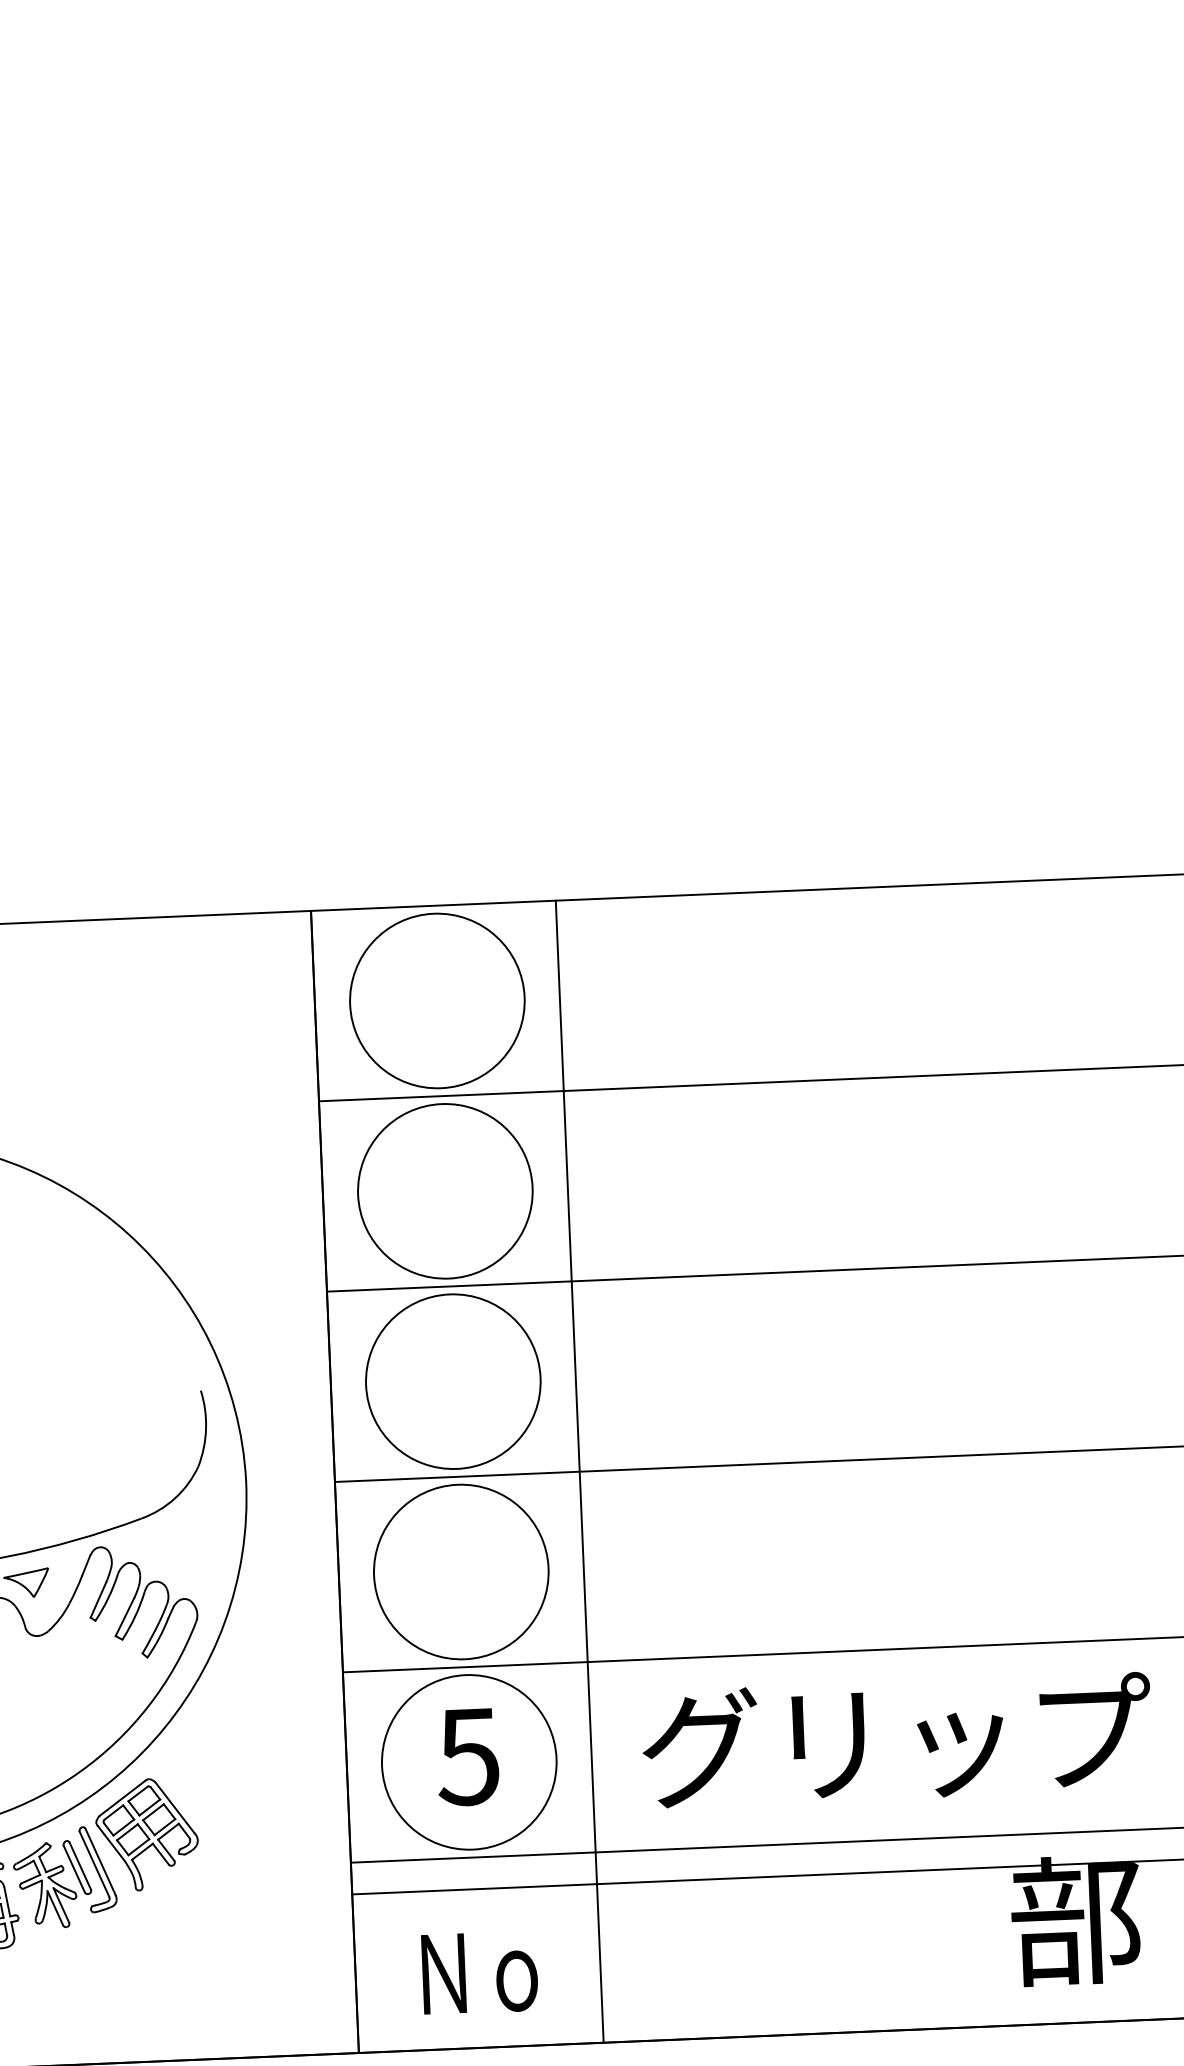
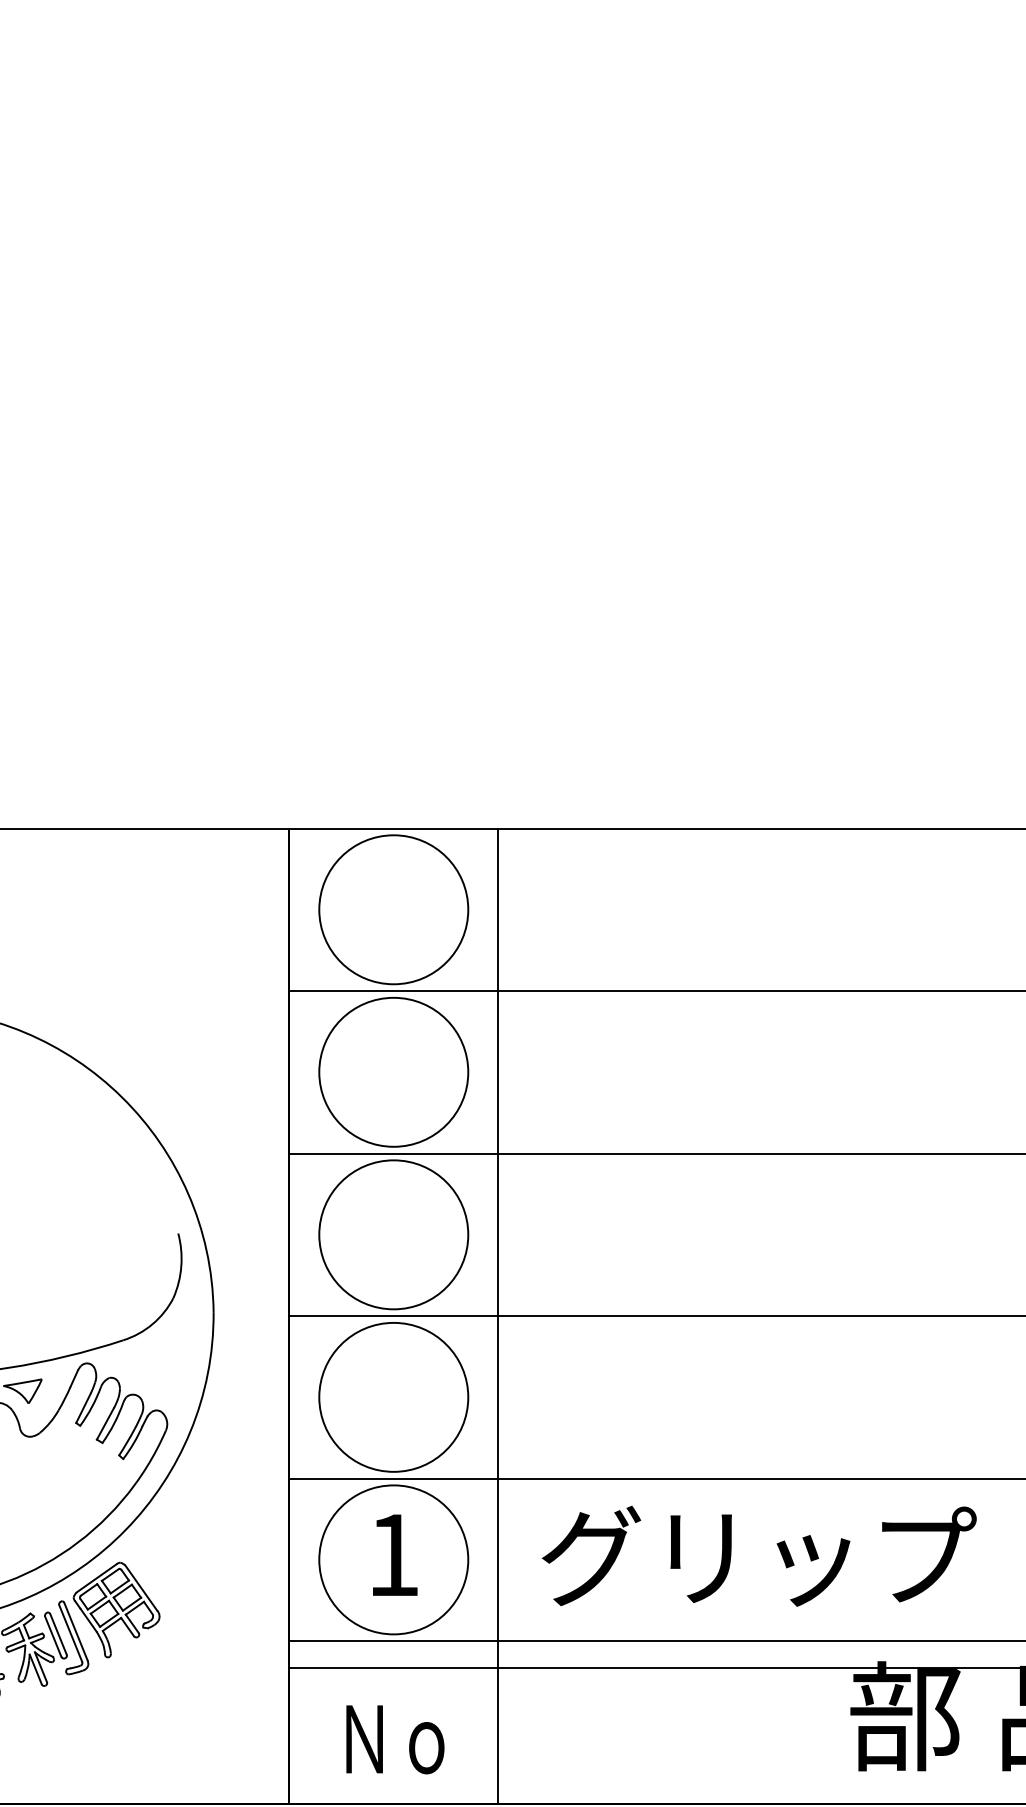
text: (467, 1757) -> (392, 1555), 5 -> 1

